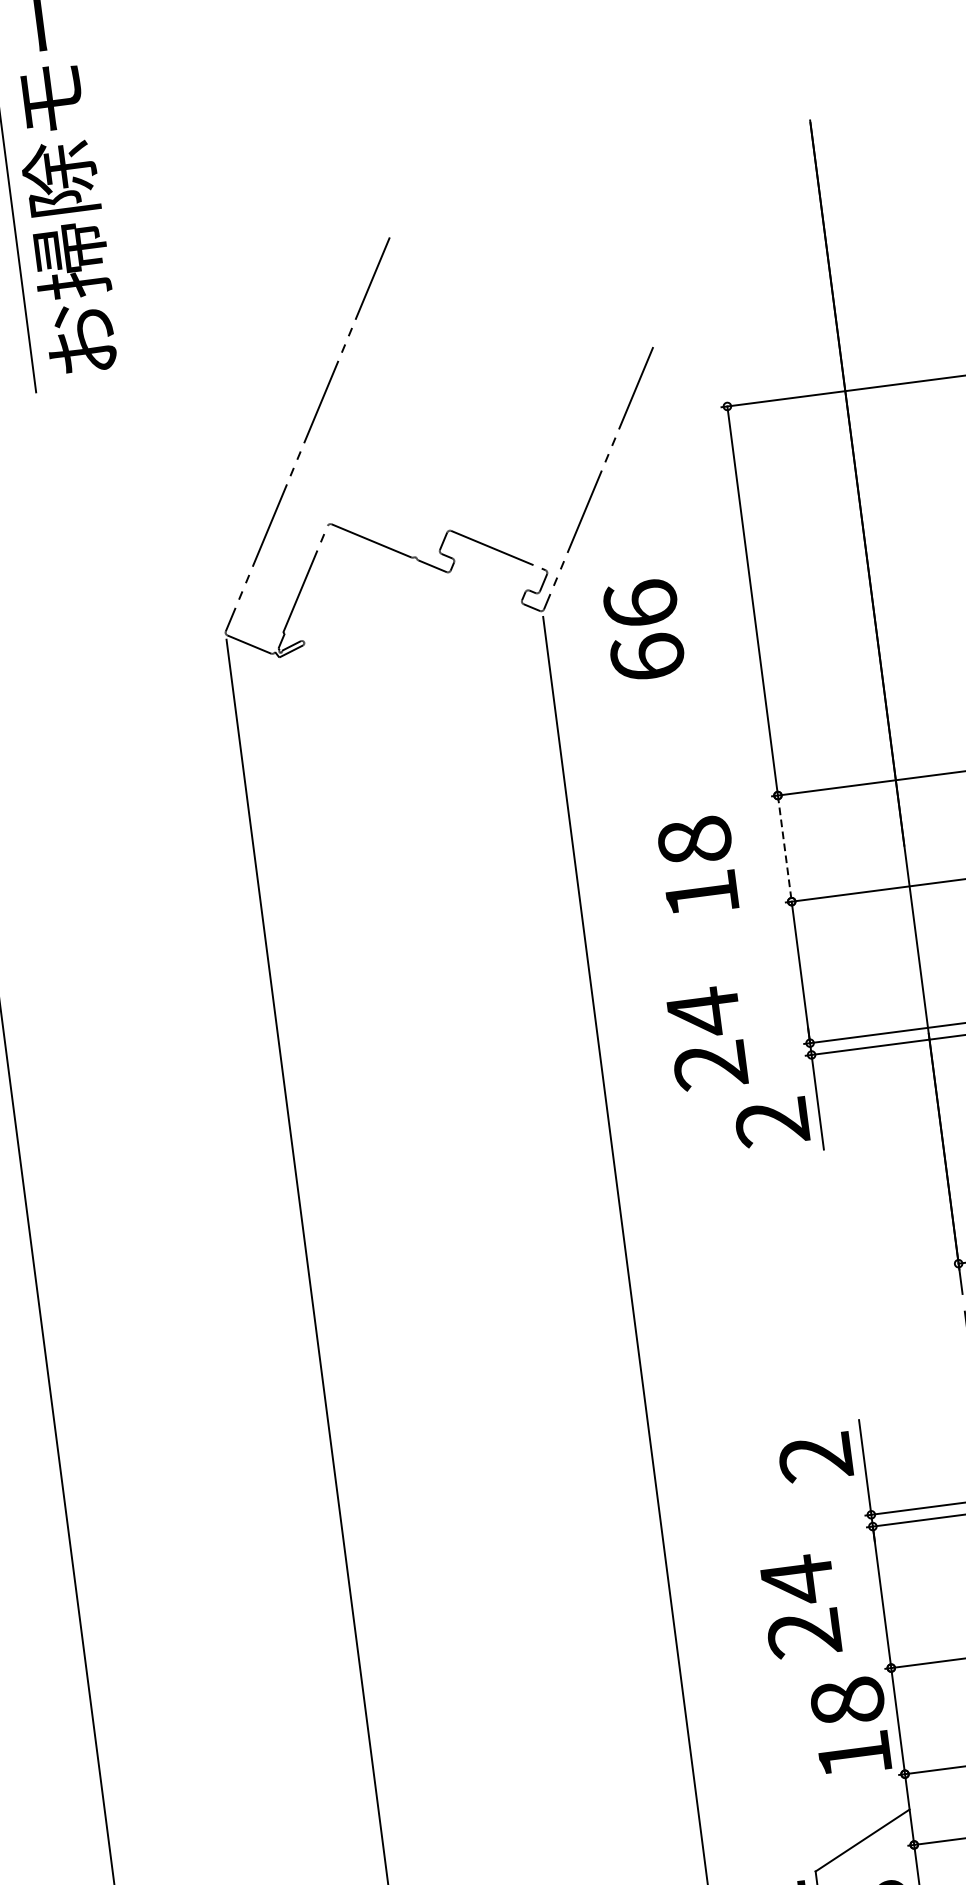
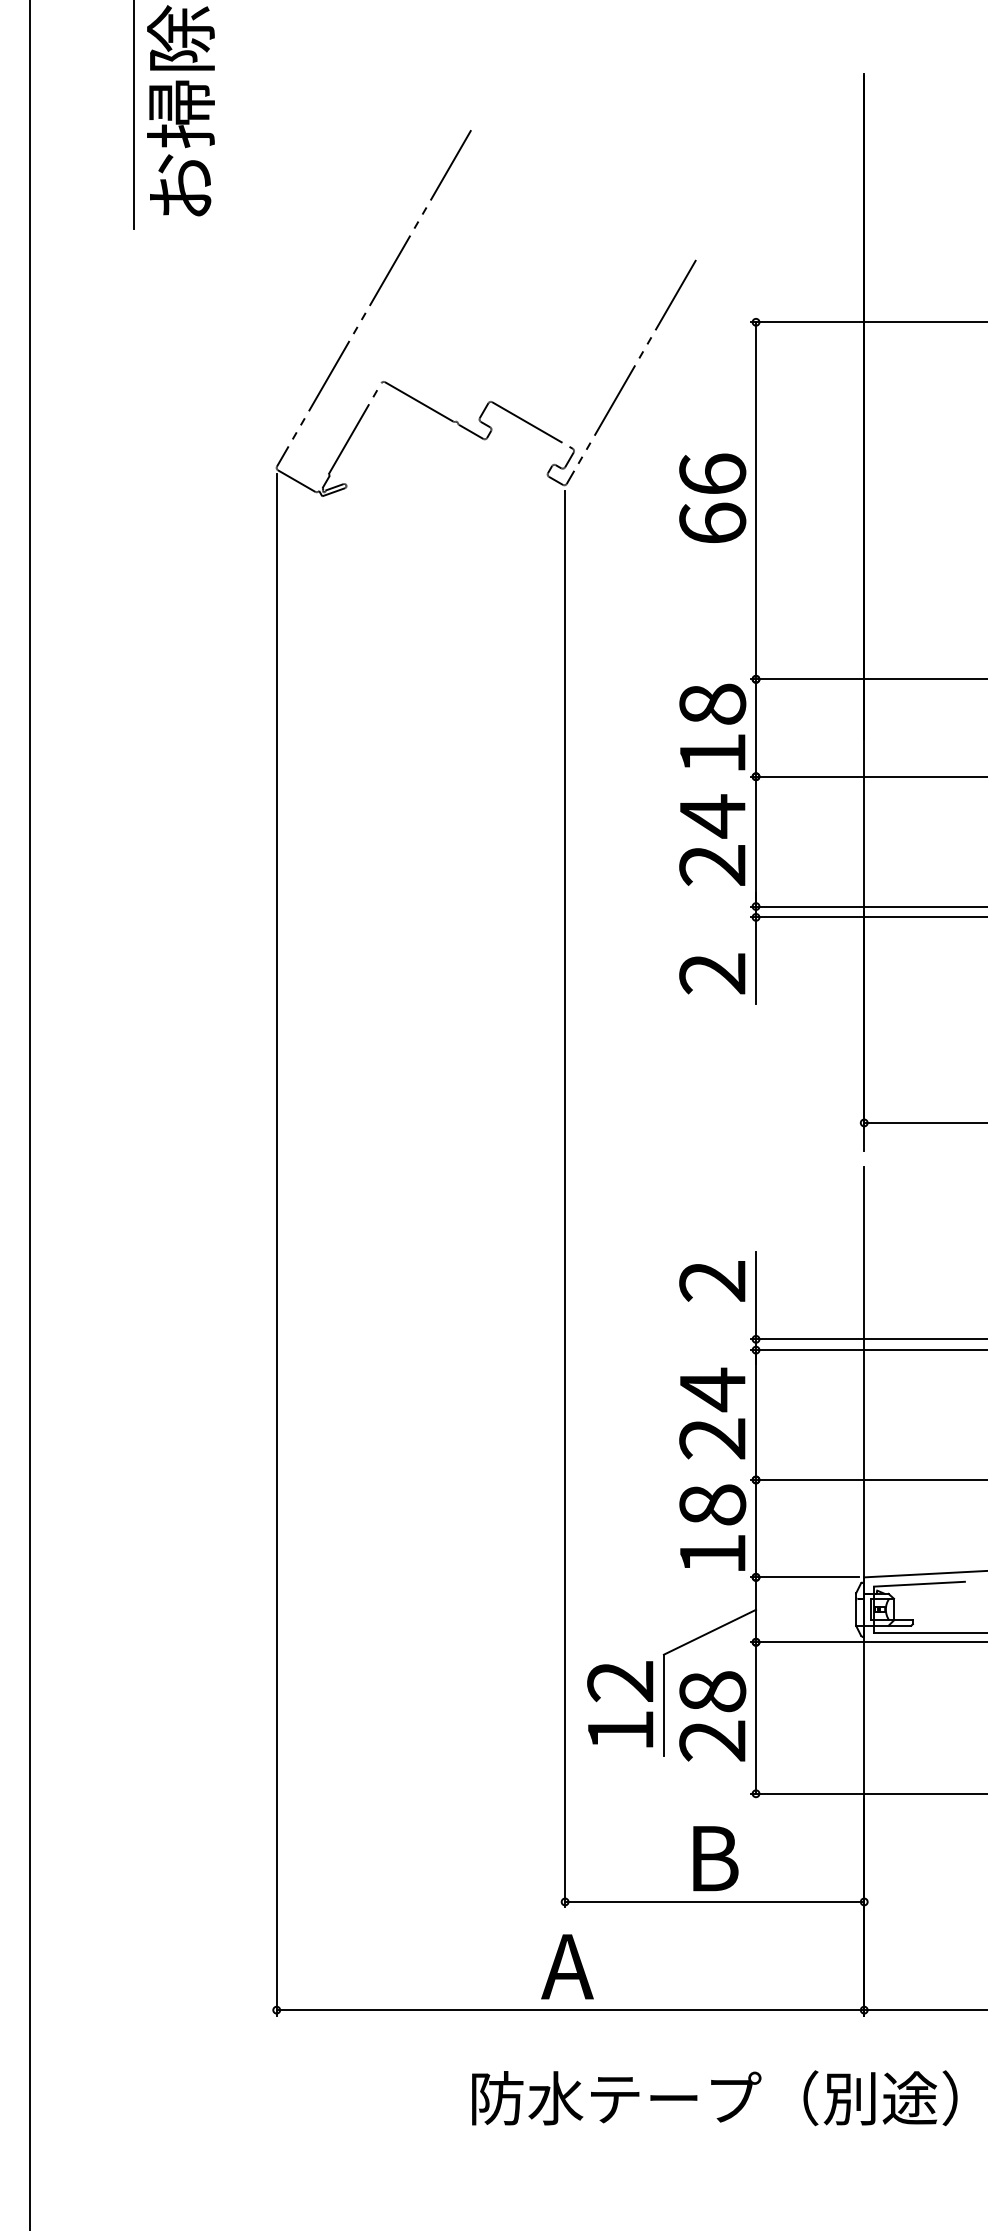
text: (643, 629) -> (712, 497), moved
line: (785, 849) -> (756, 728), dashed -> solid
text: (697, 864) -> (712, 726), moved
text: (706, 1037) -> (712, 839), moved
text: (800, 1606) -> (712, 1413), moved

